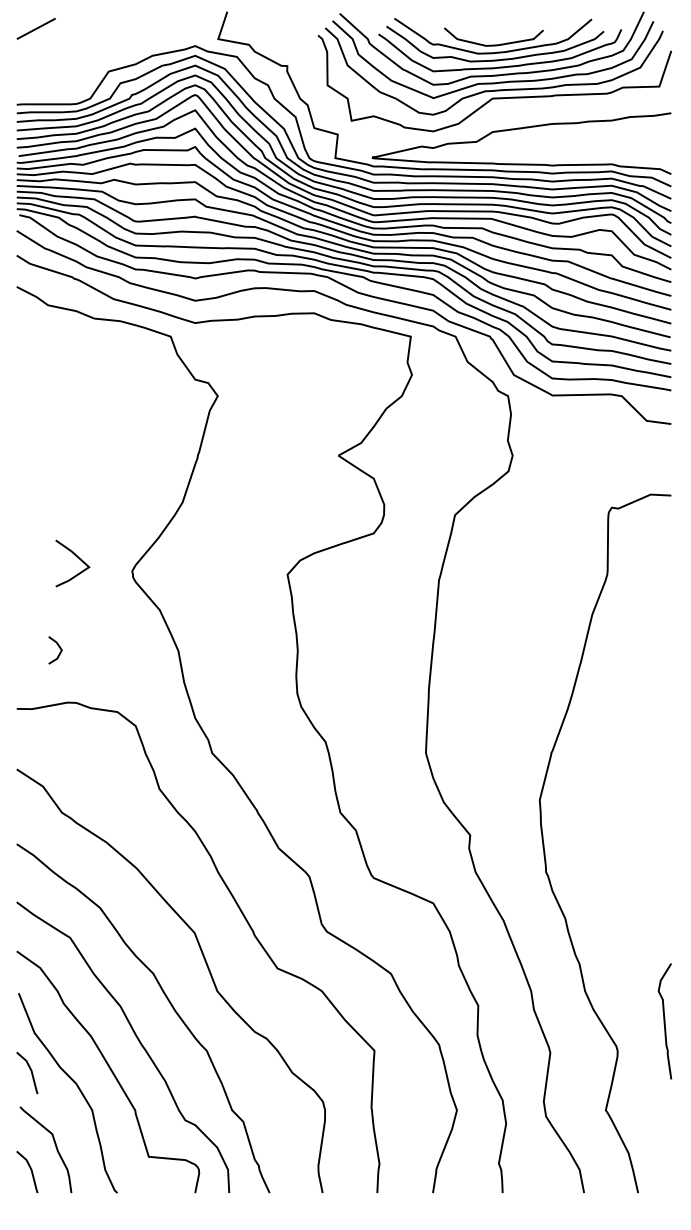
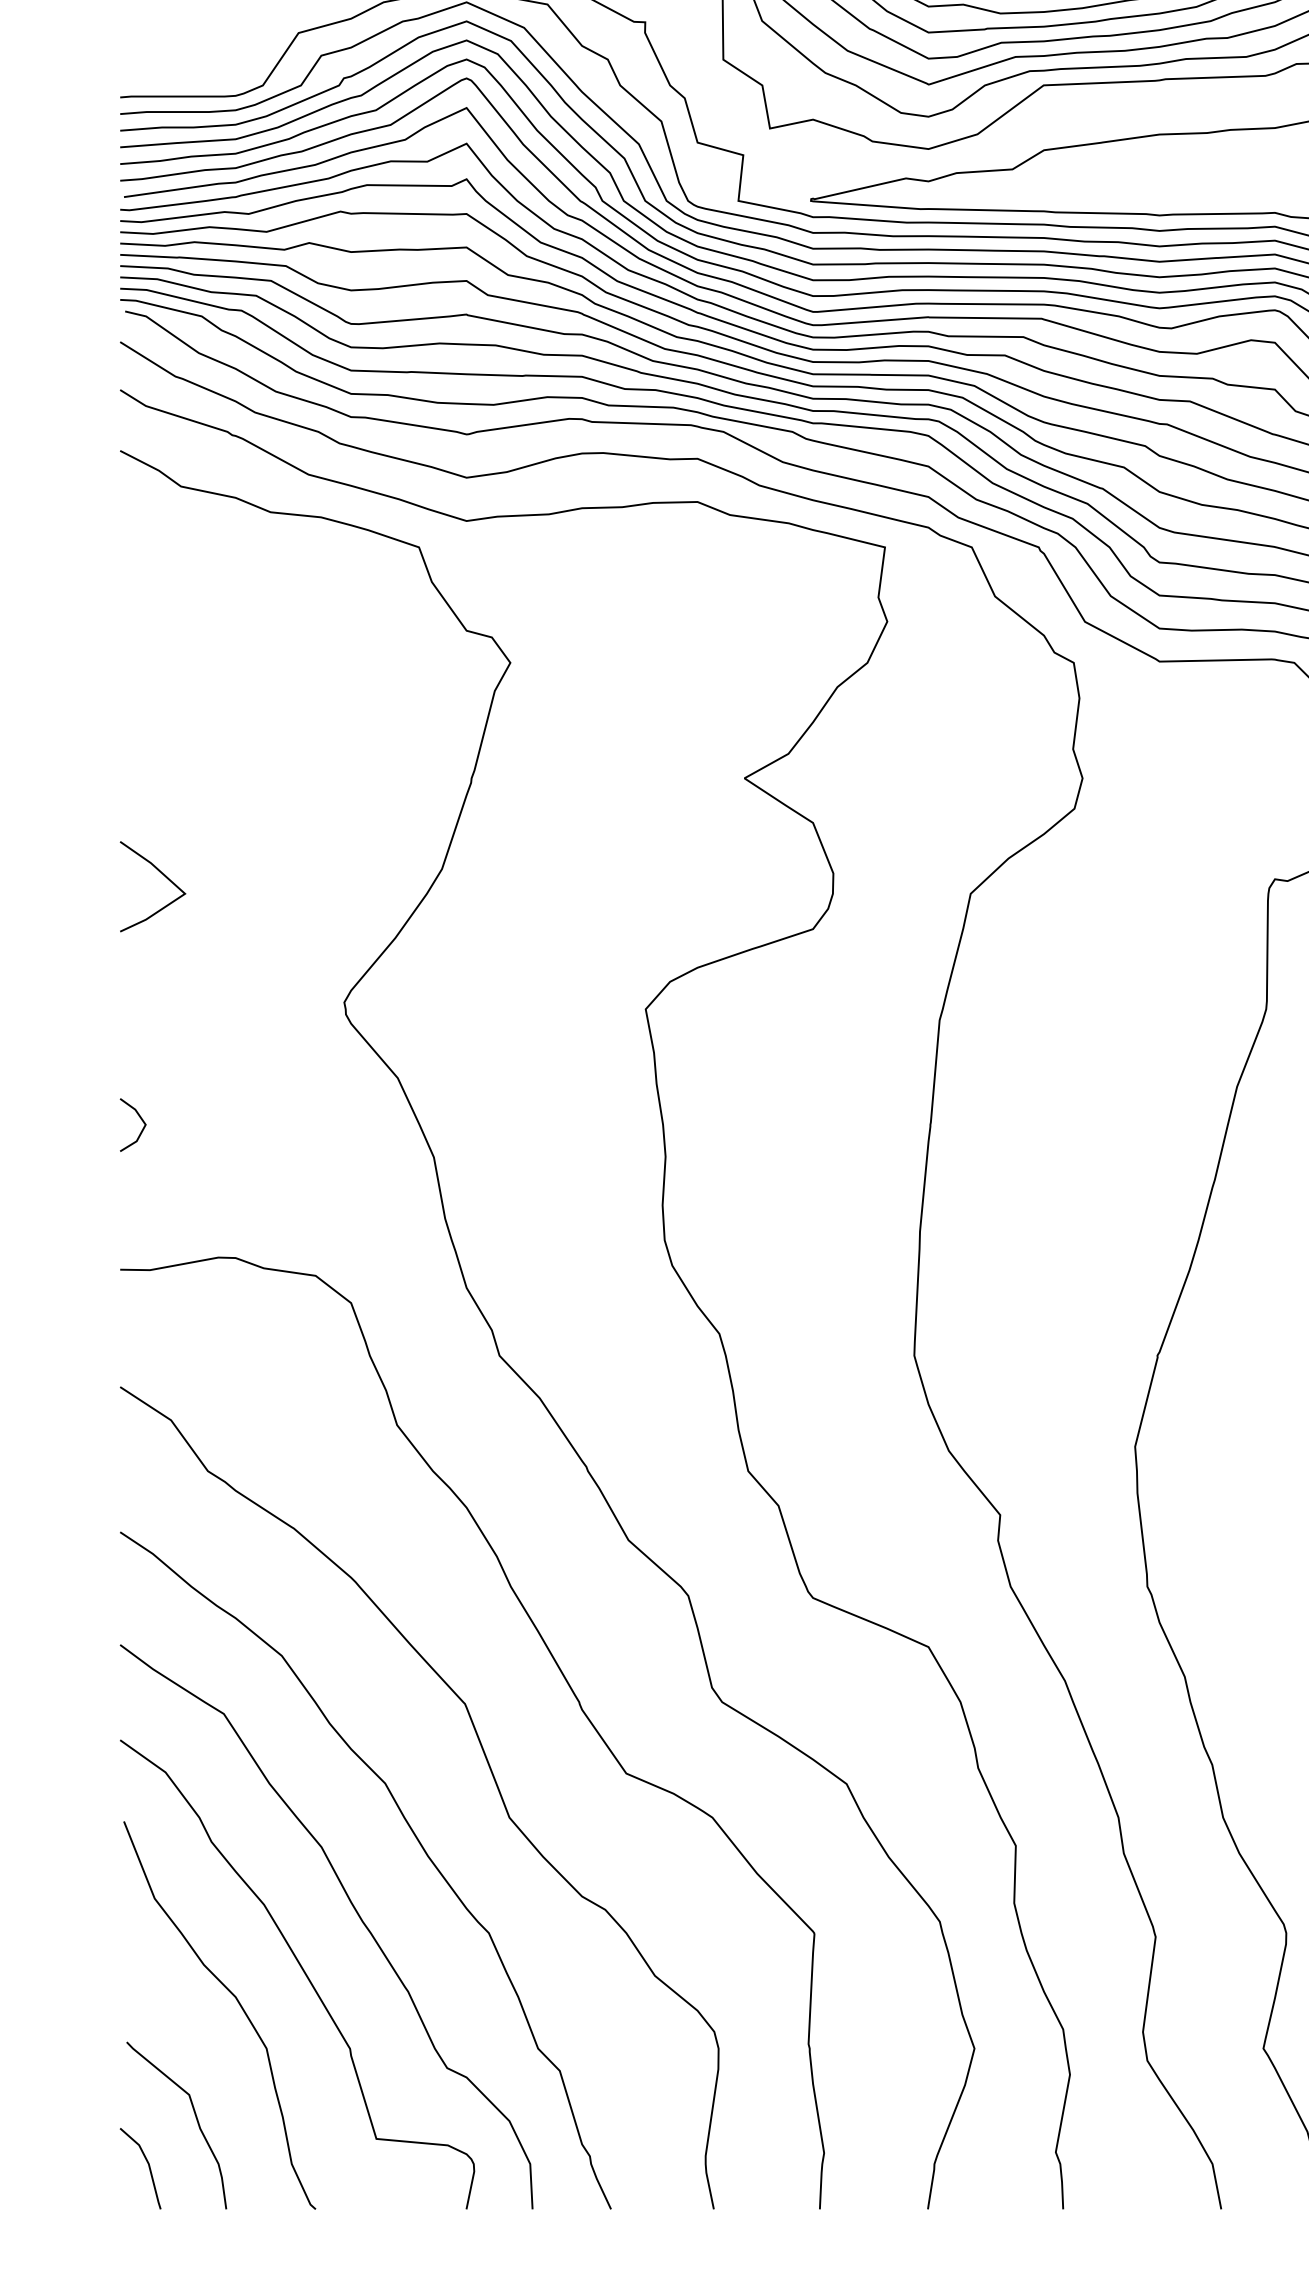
line: (76, 557) -> (160, 875), moved
line: (58, 647) -> (139, 1119), moved
line: (30, 1071) -> (146, 1973), removed

